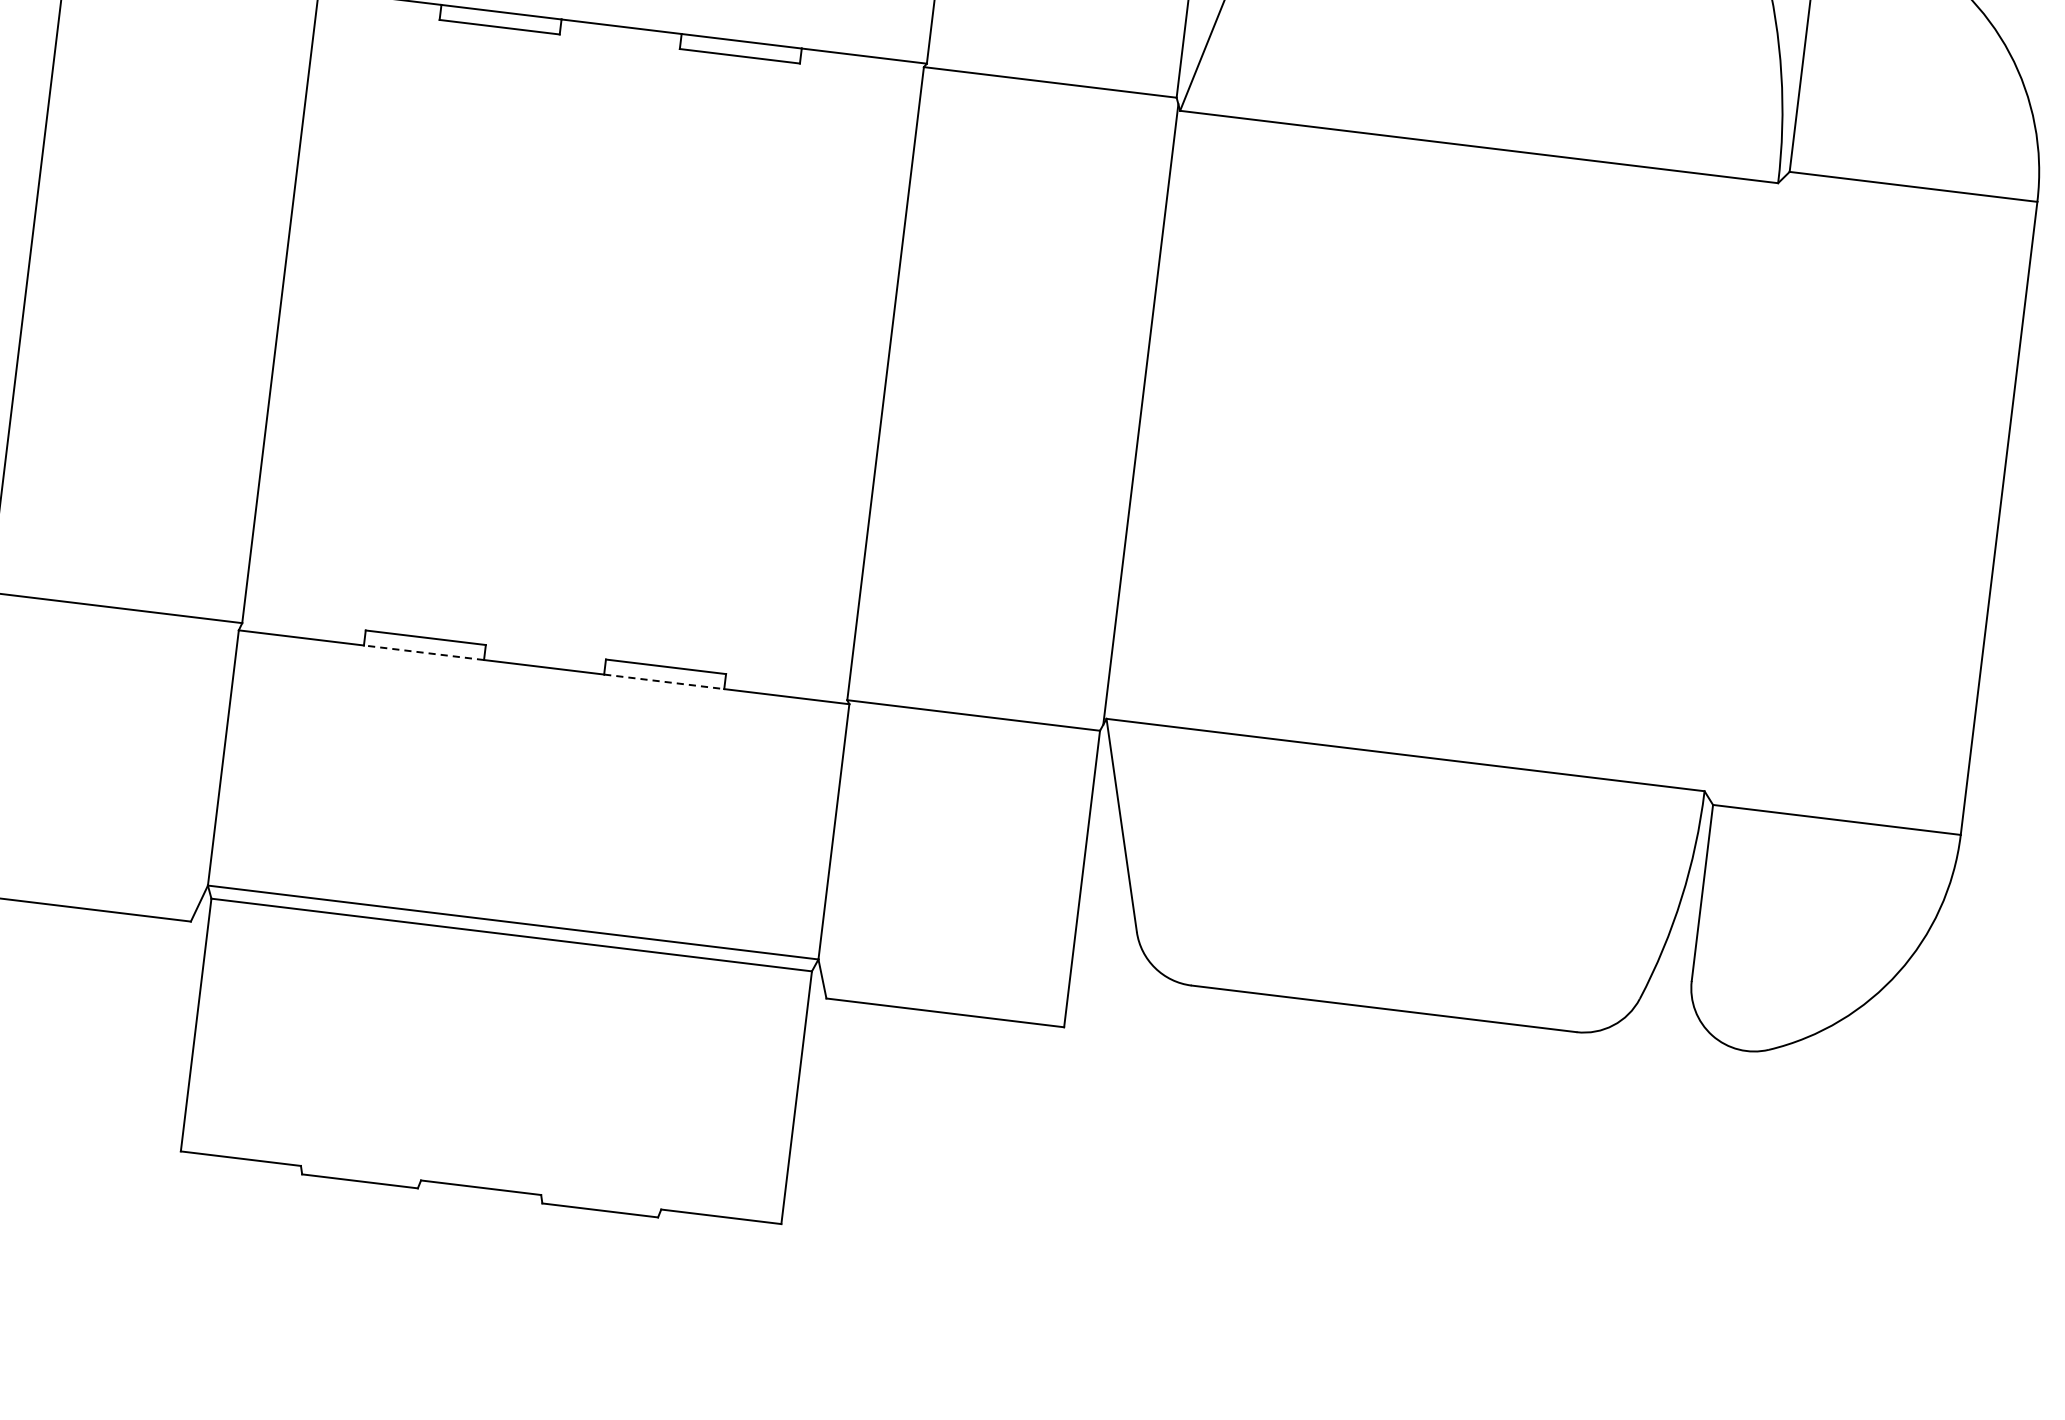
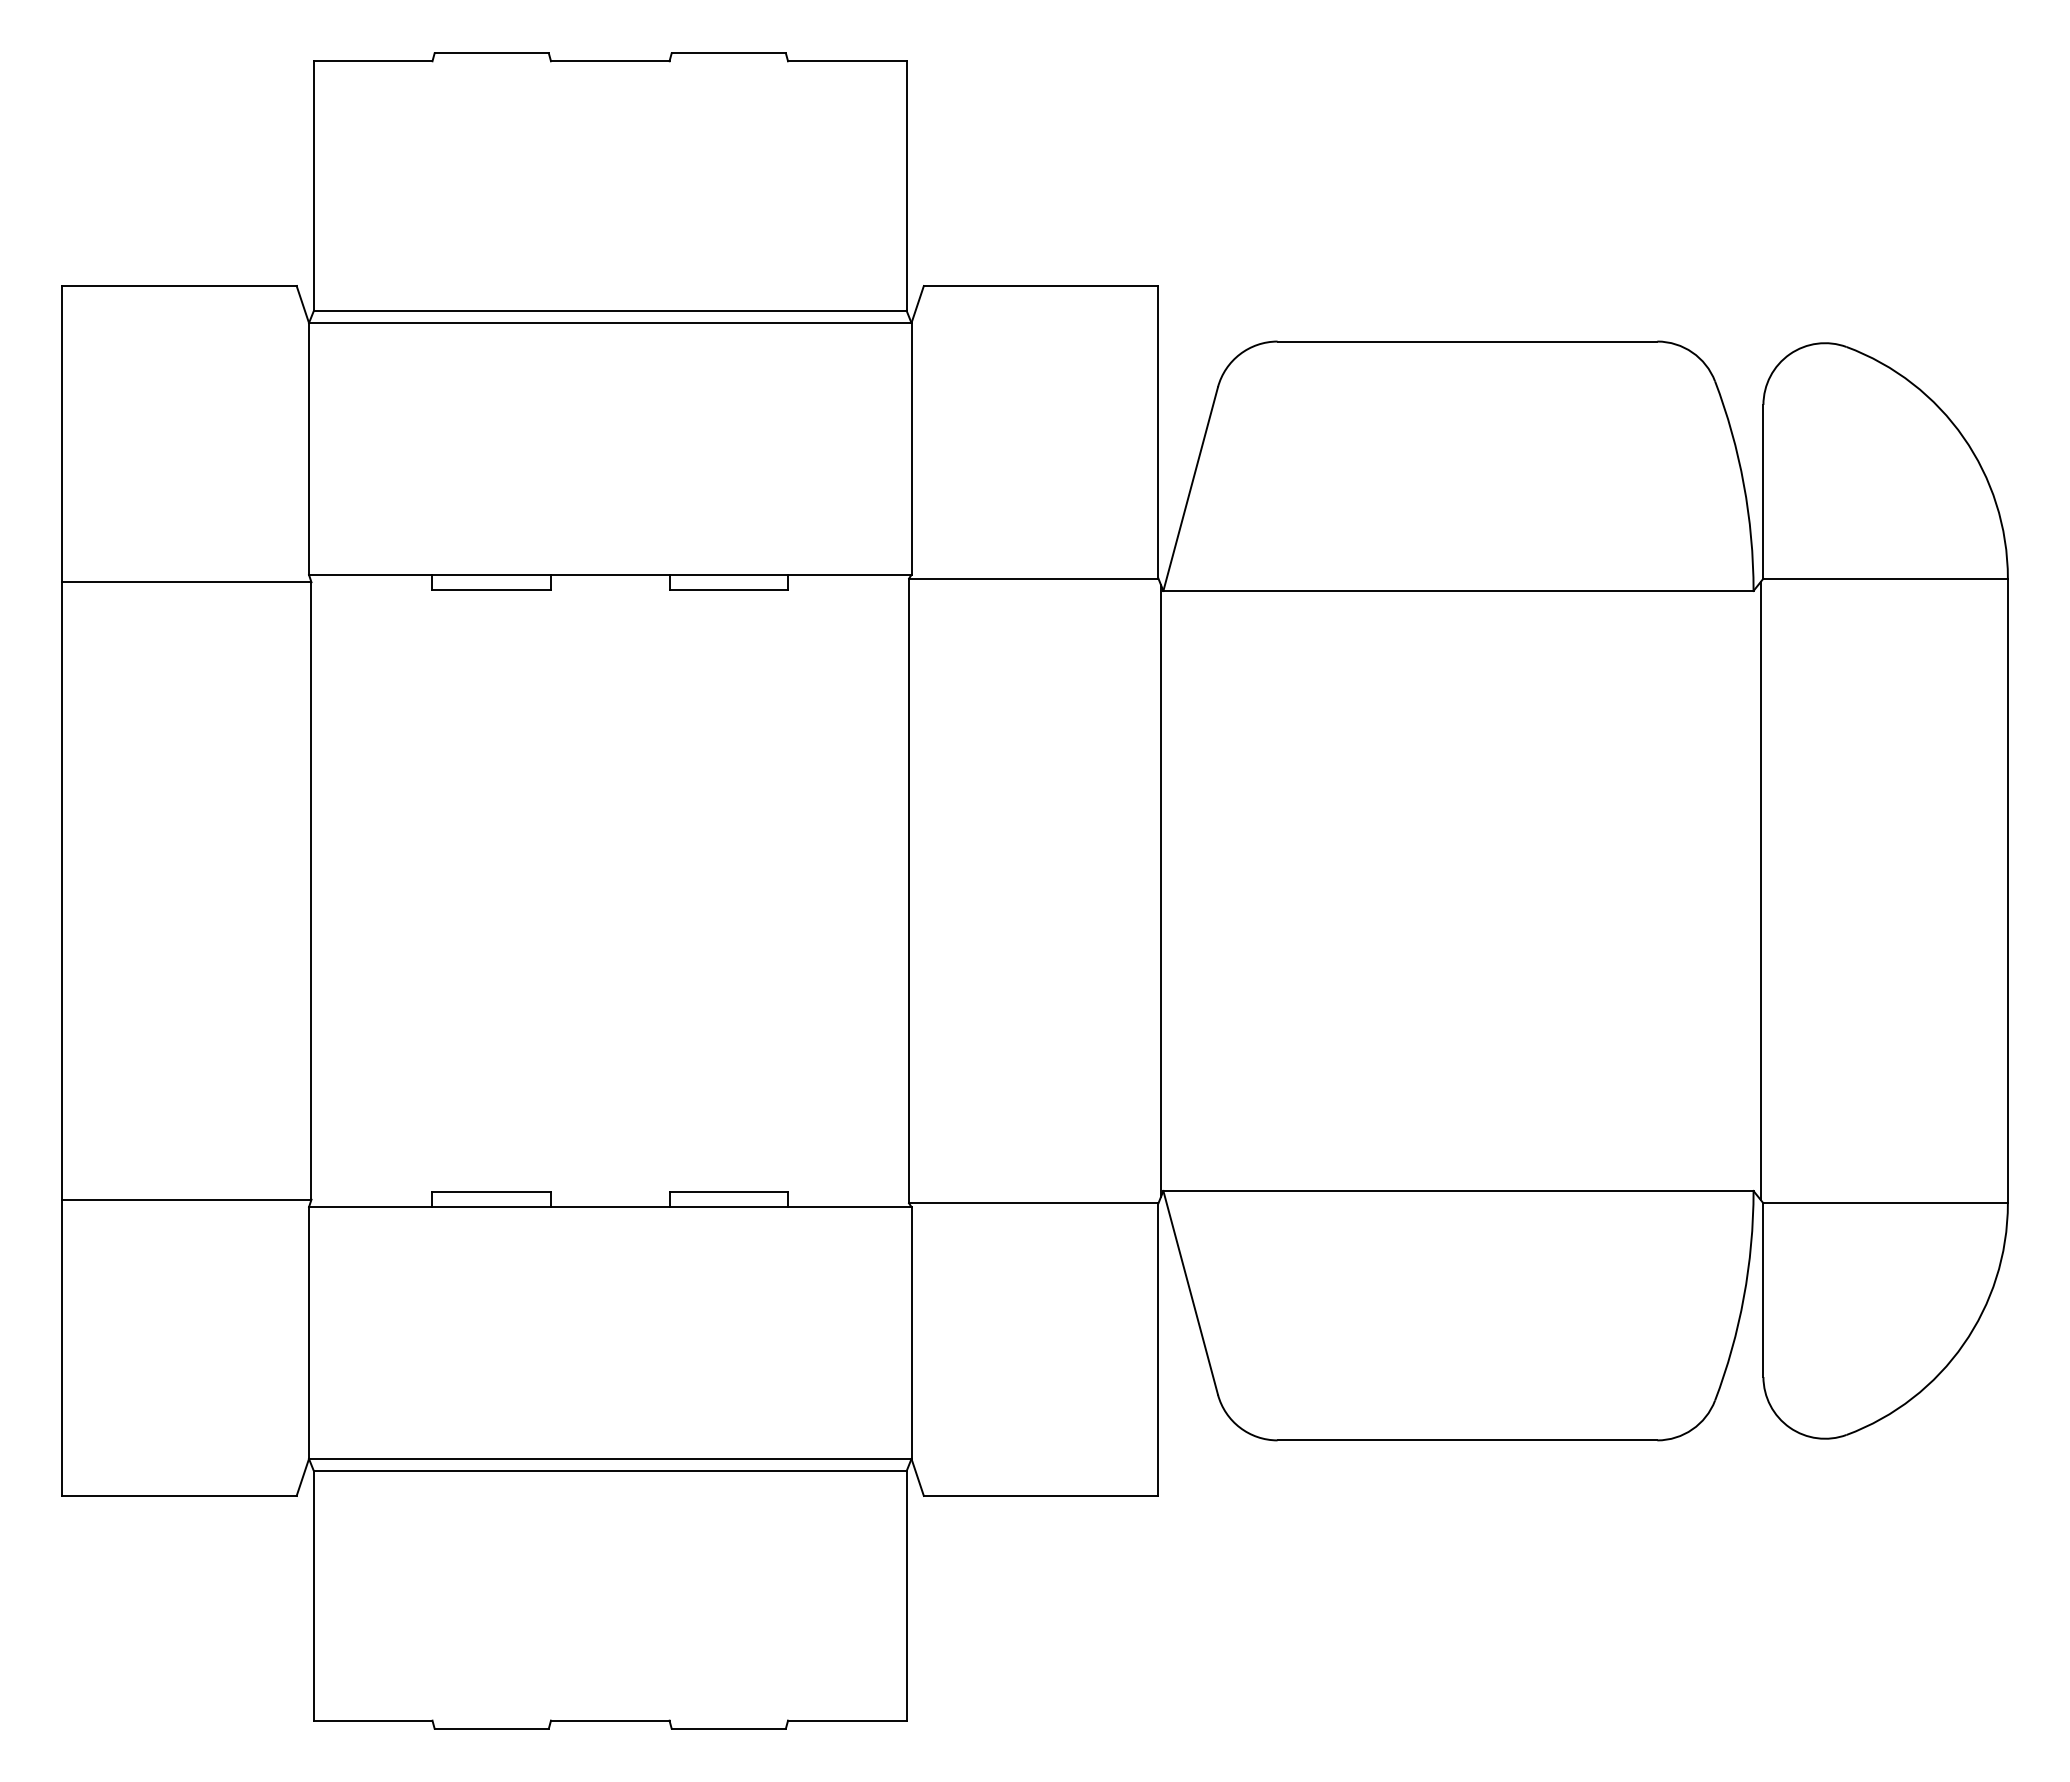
line: (1748, 487) -> (1760, 890), added
line: (423, 653) -> (491, 1207), dashed -> solid
line: (664, 682) -> (729, 1207), dashed -> solid

